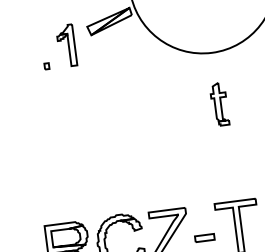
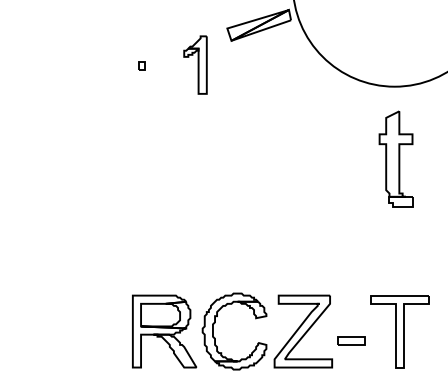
part: (66, 45) -> (195, 64), moved
part: (46, 66) -> (141, 65), moved
part: (219, 103) -> (395, 158), size x1.6

